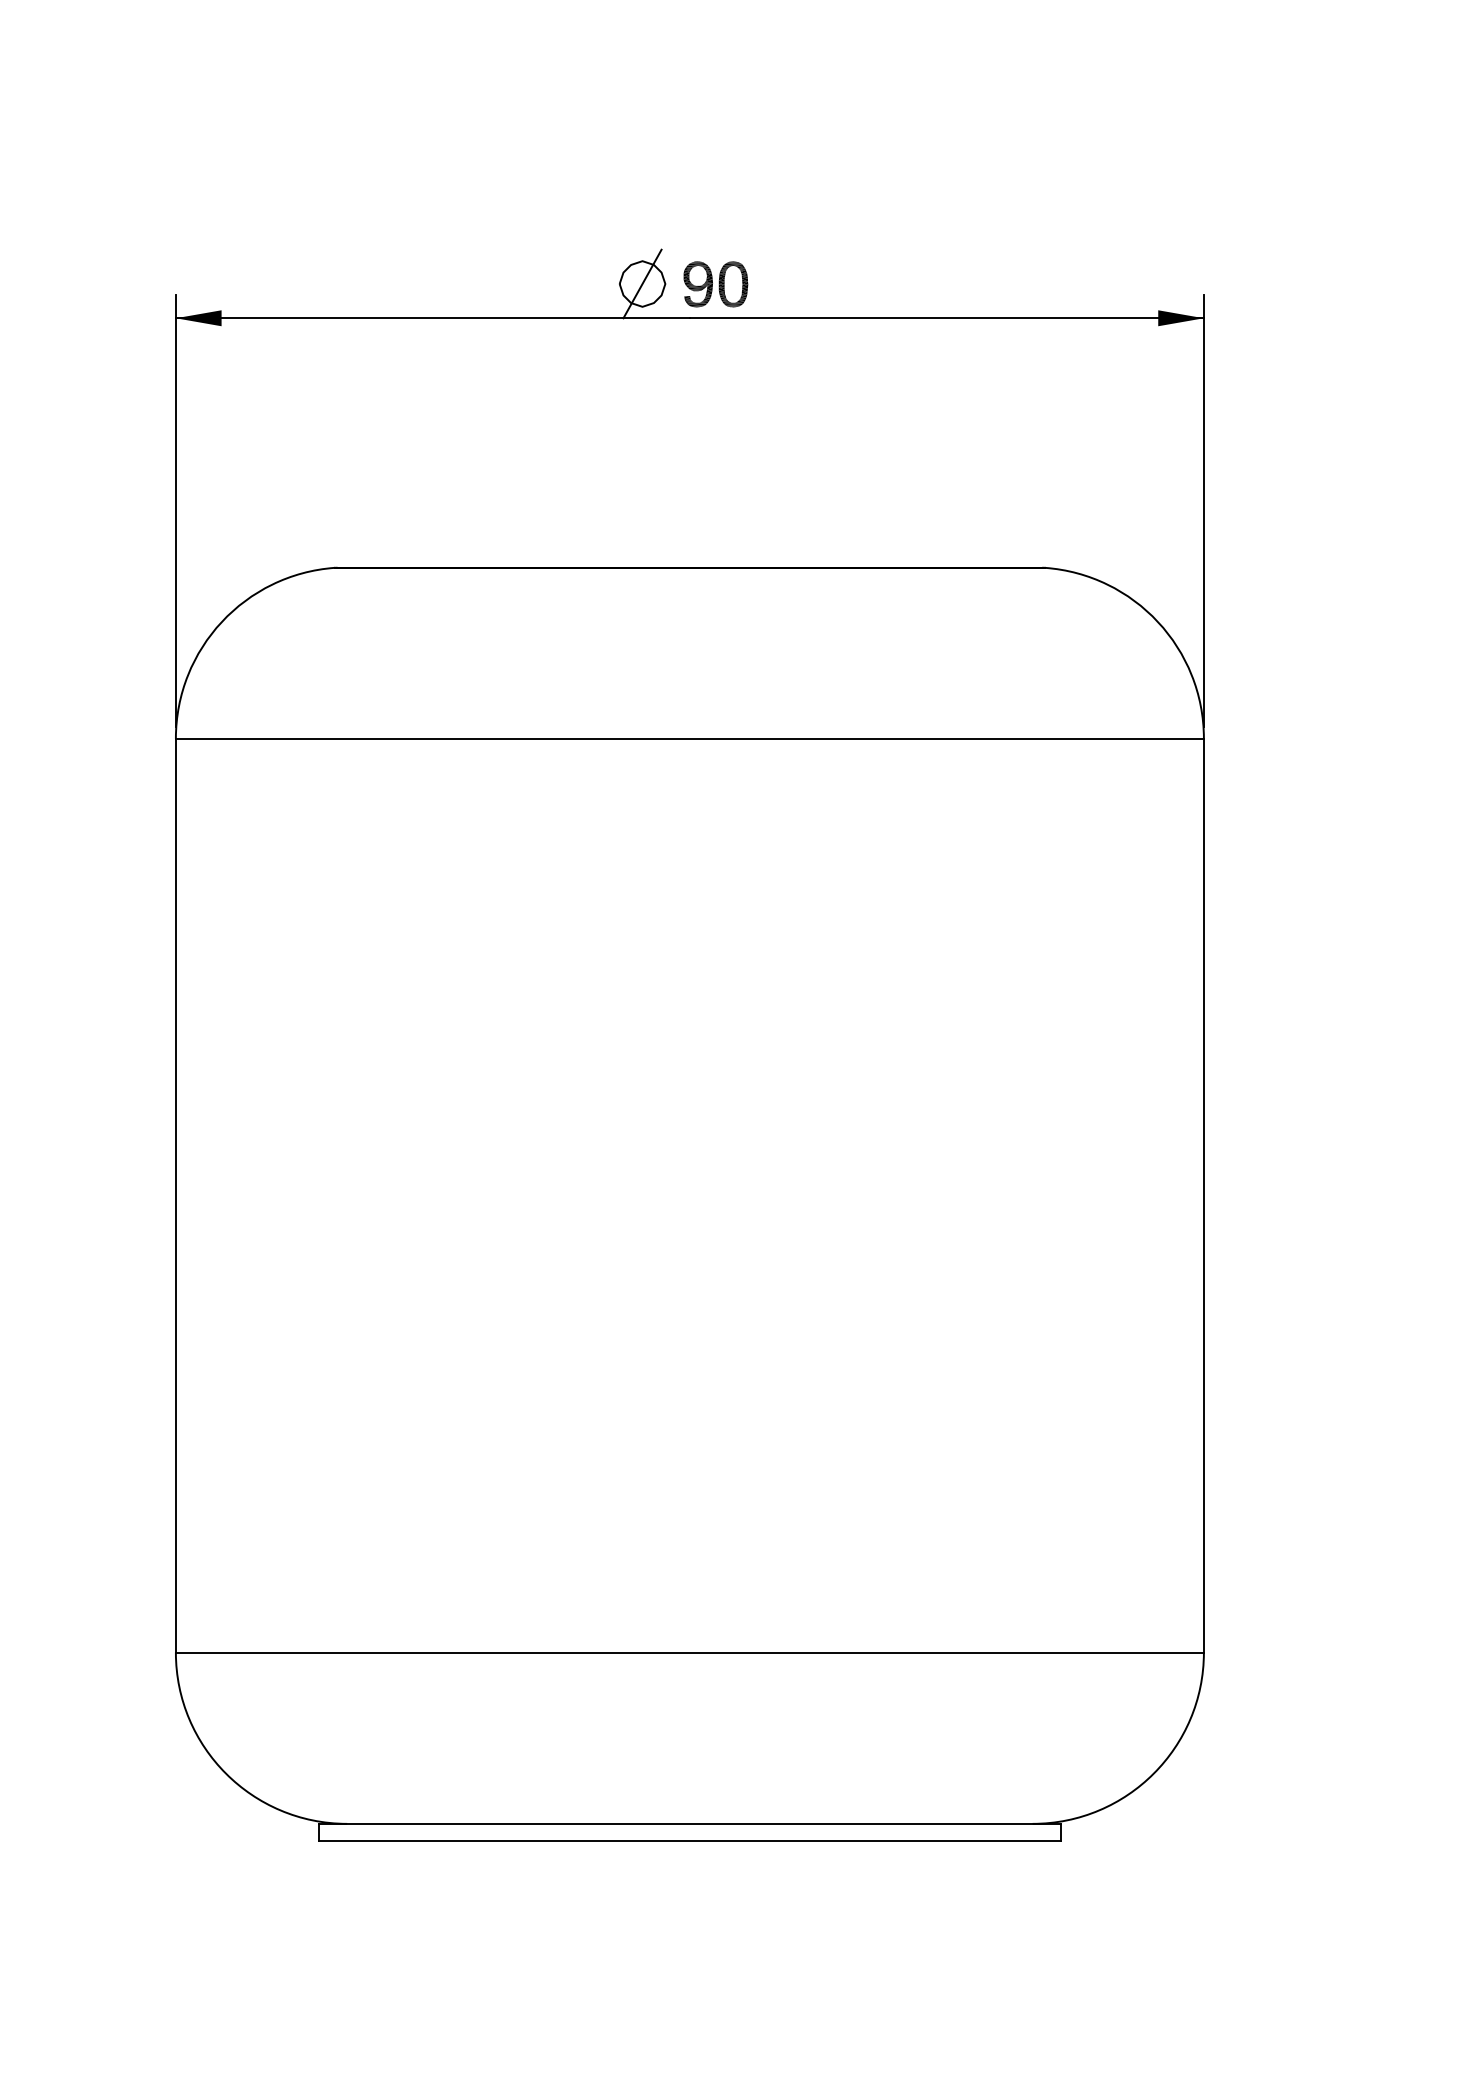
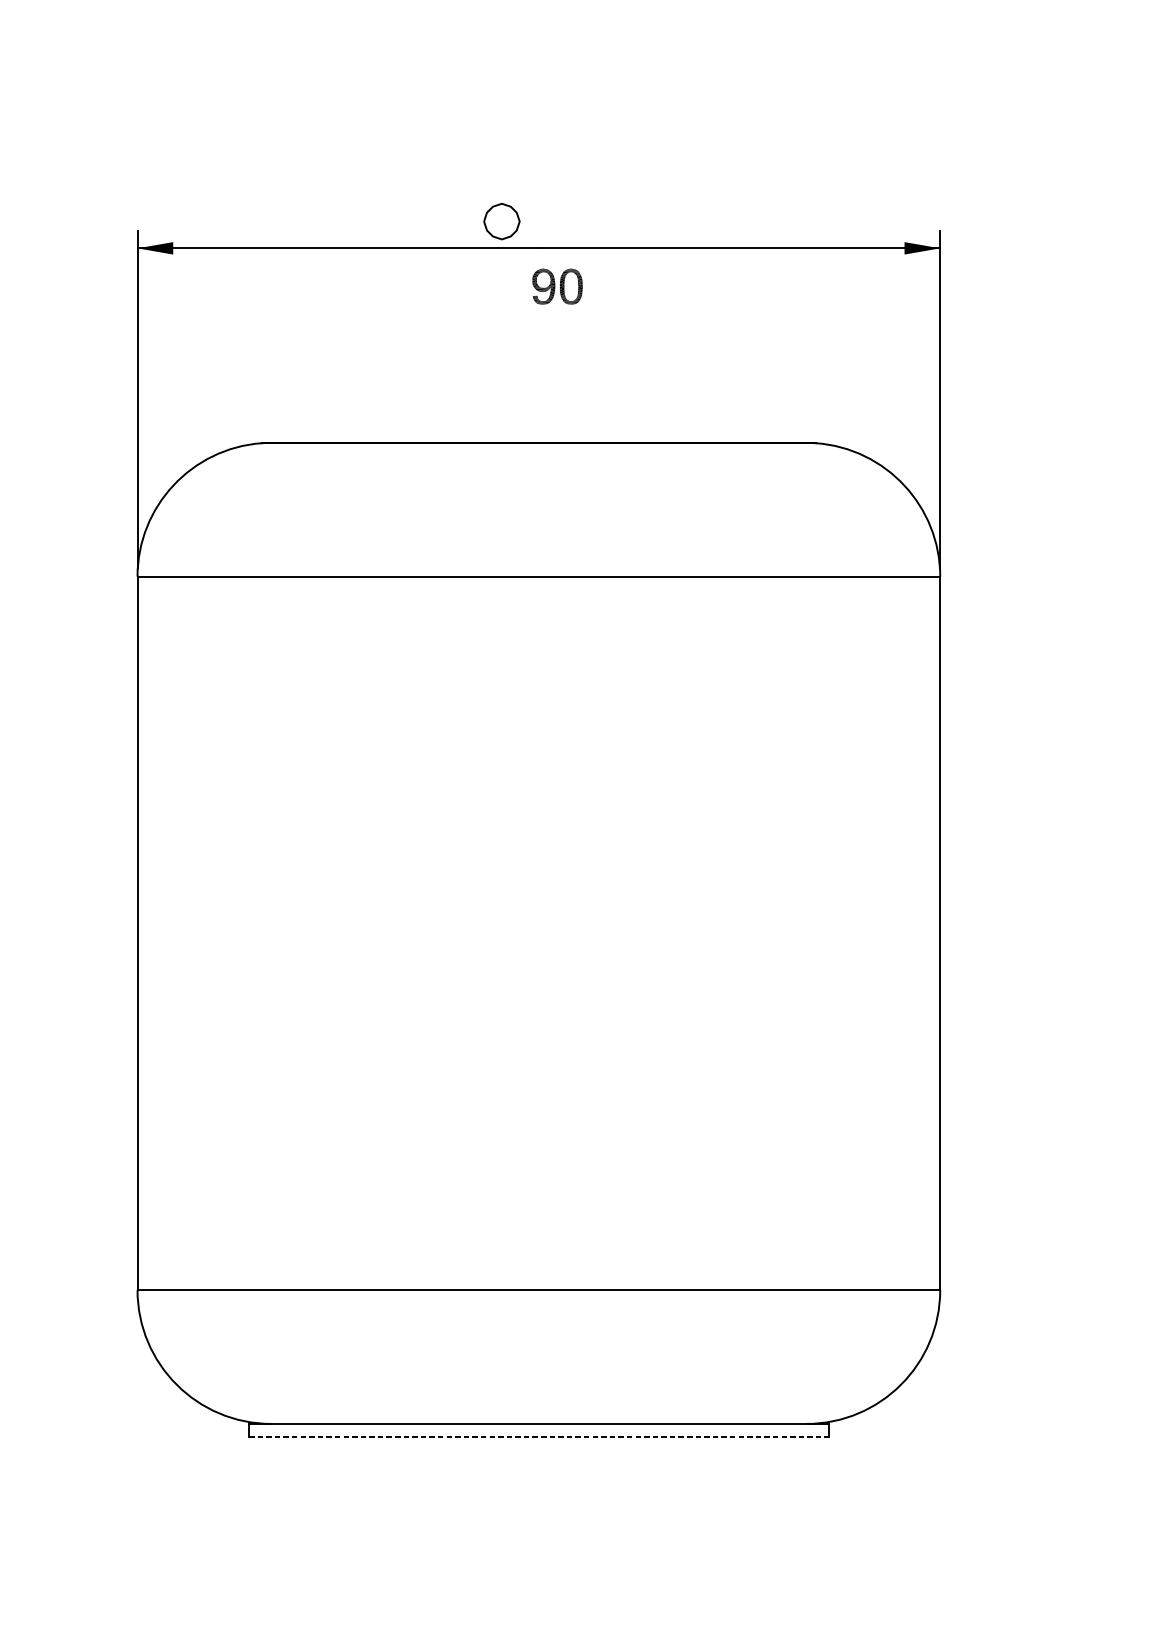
line: (642, 283) -> (501, 221), removed
part: (715, 284) -> (557, 286), moved
line: (690, 1841) -> (539, 1437), solid -> dashed

